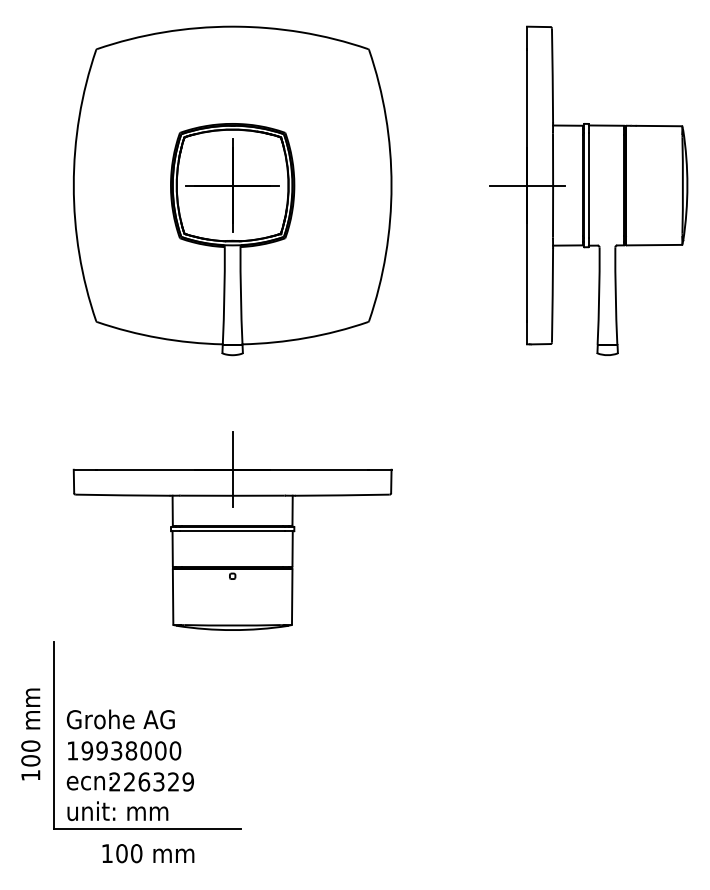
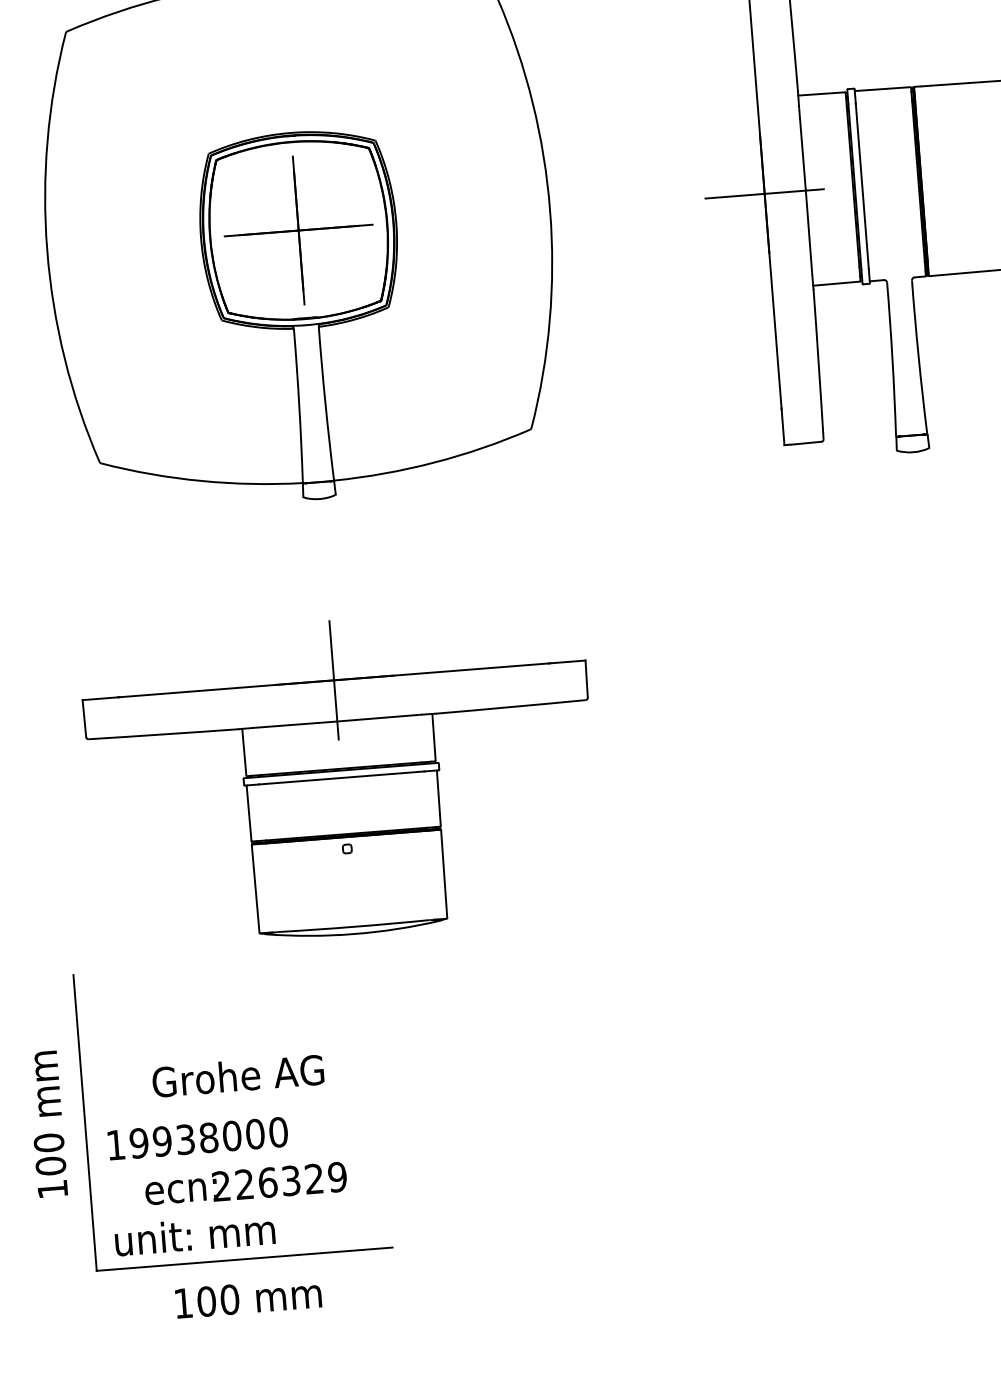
text: (120, 719) -> (237, 1076), moved
text: (129, 781) -> (244, 1183), moved

